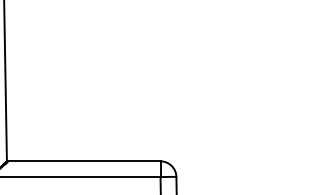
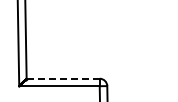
line: (84, 160) -> (63, 78), solid -> dashed

